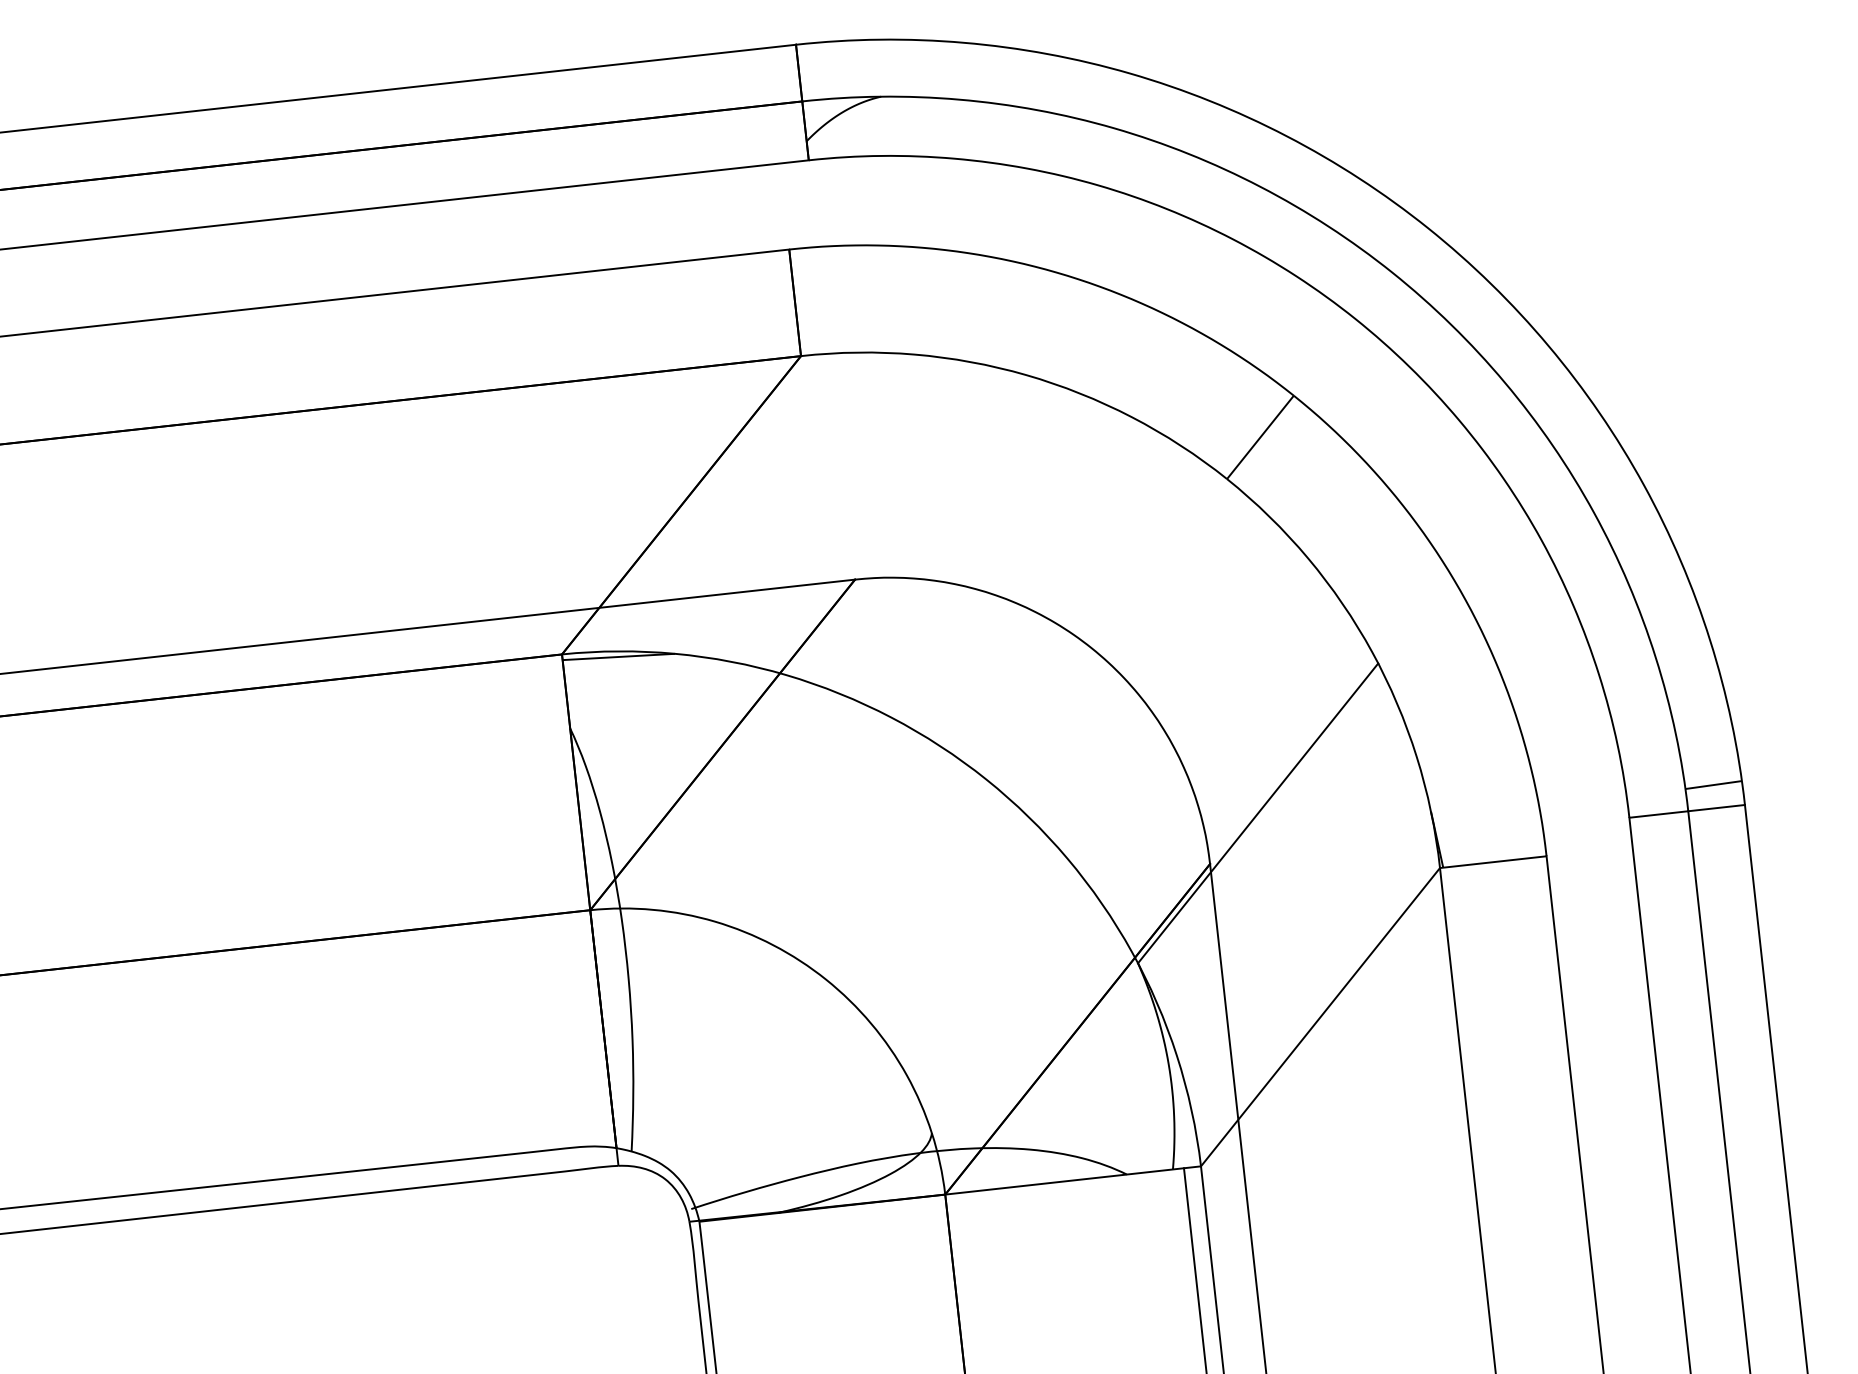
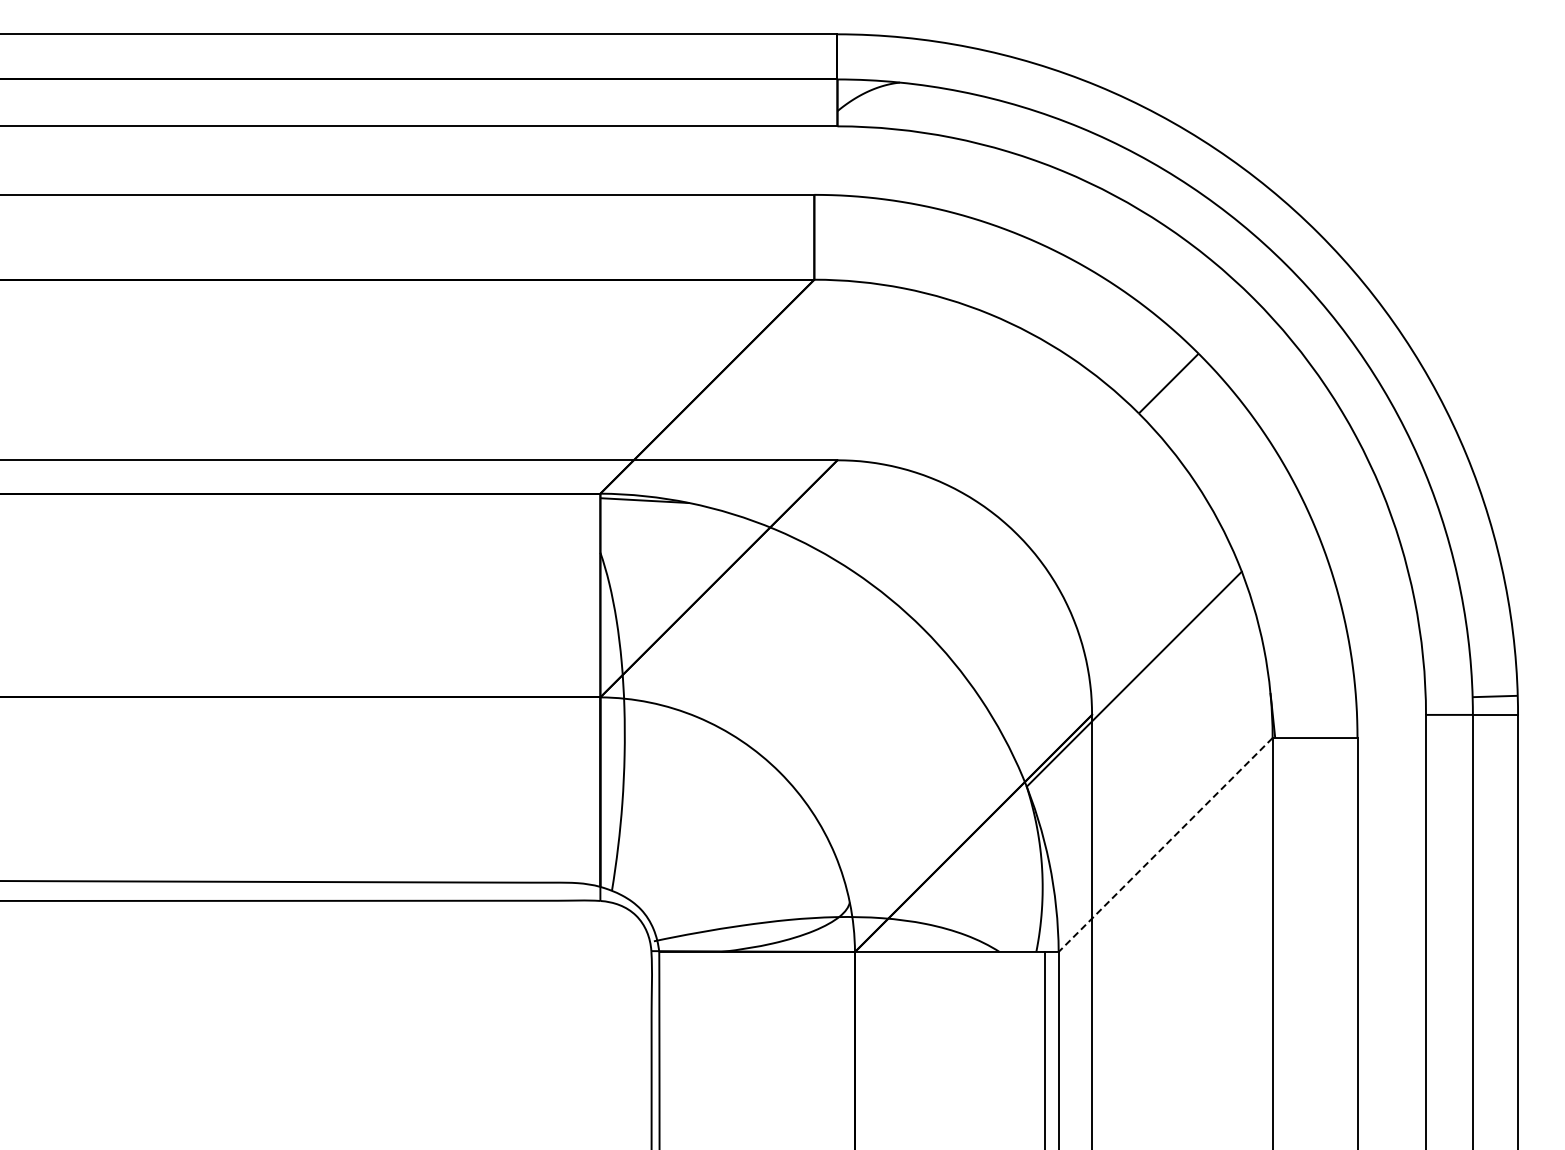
line: (1320, 1017) -> (1165, 845), solid -> dashed

